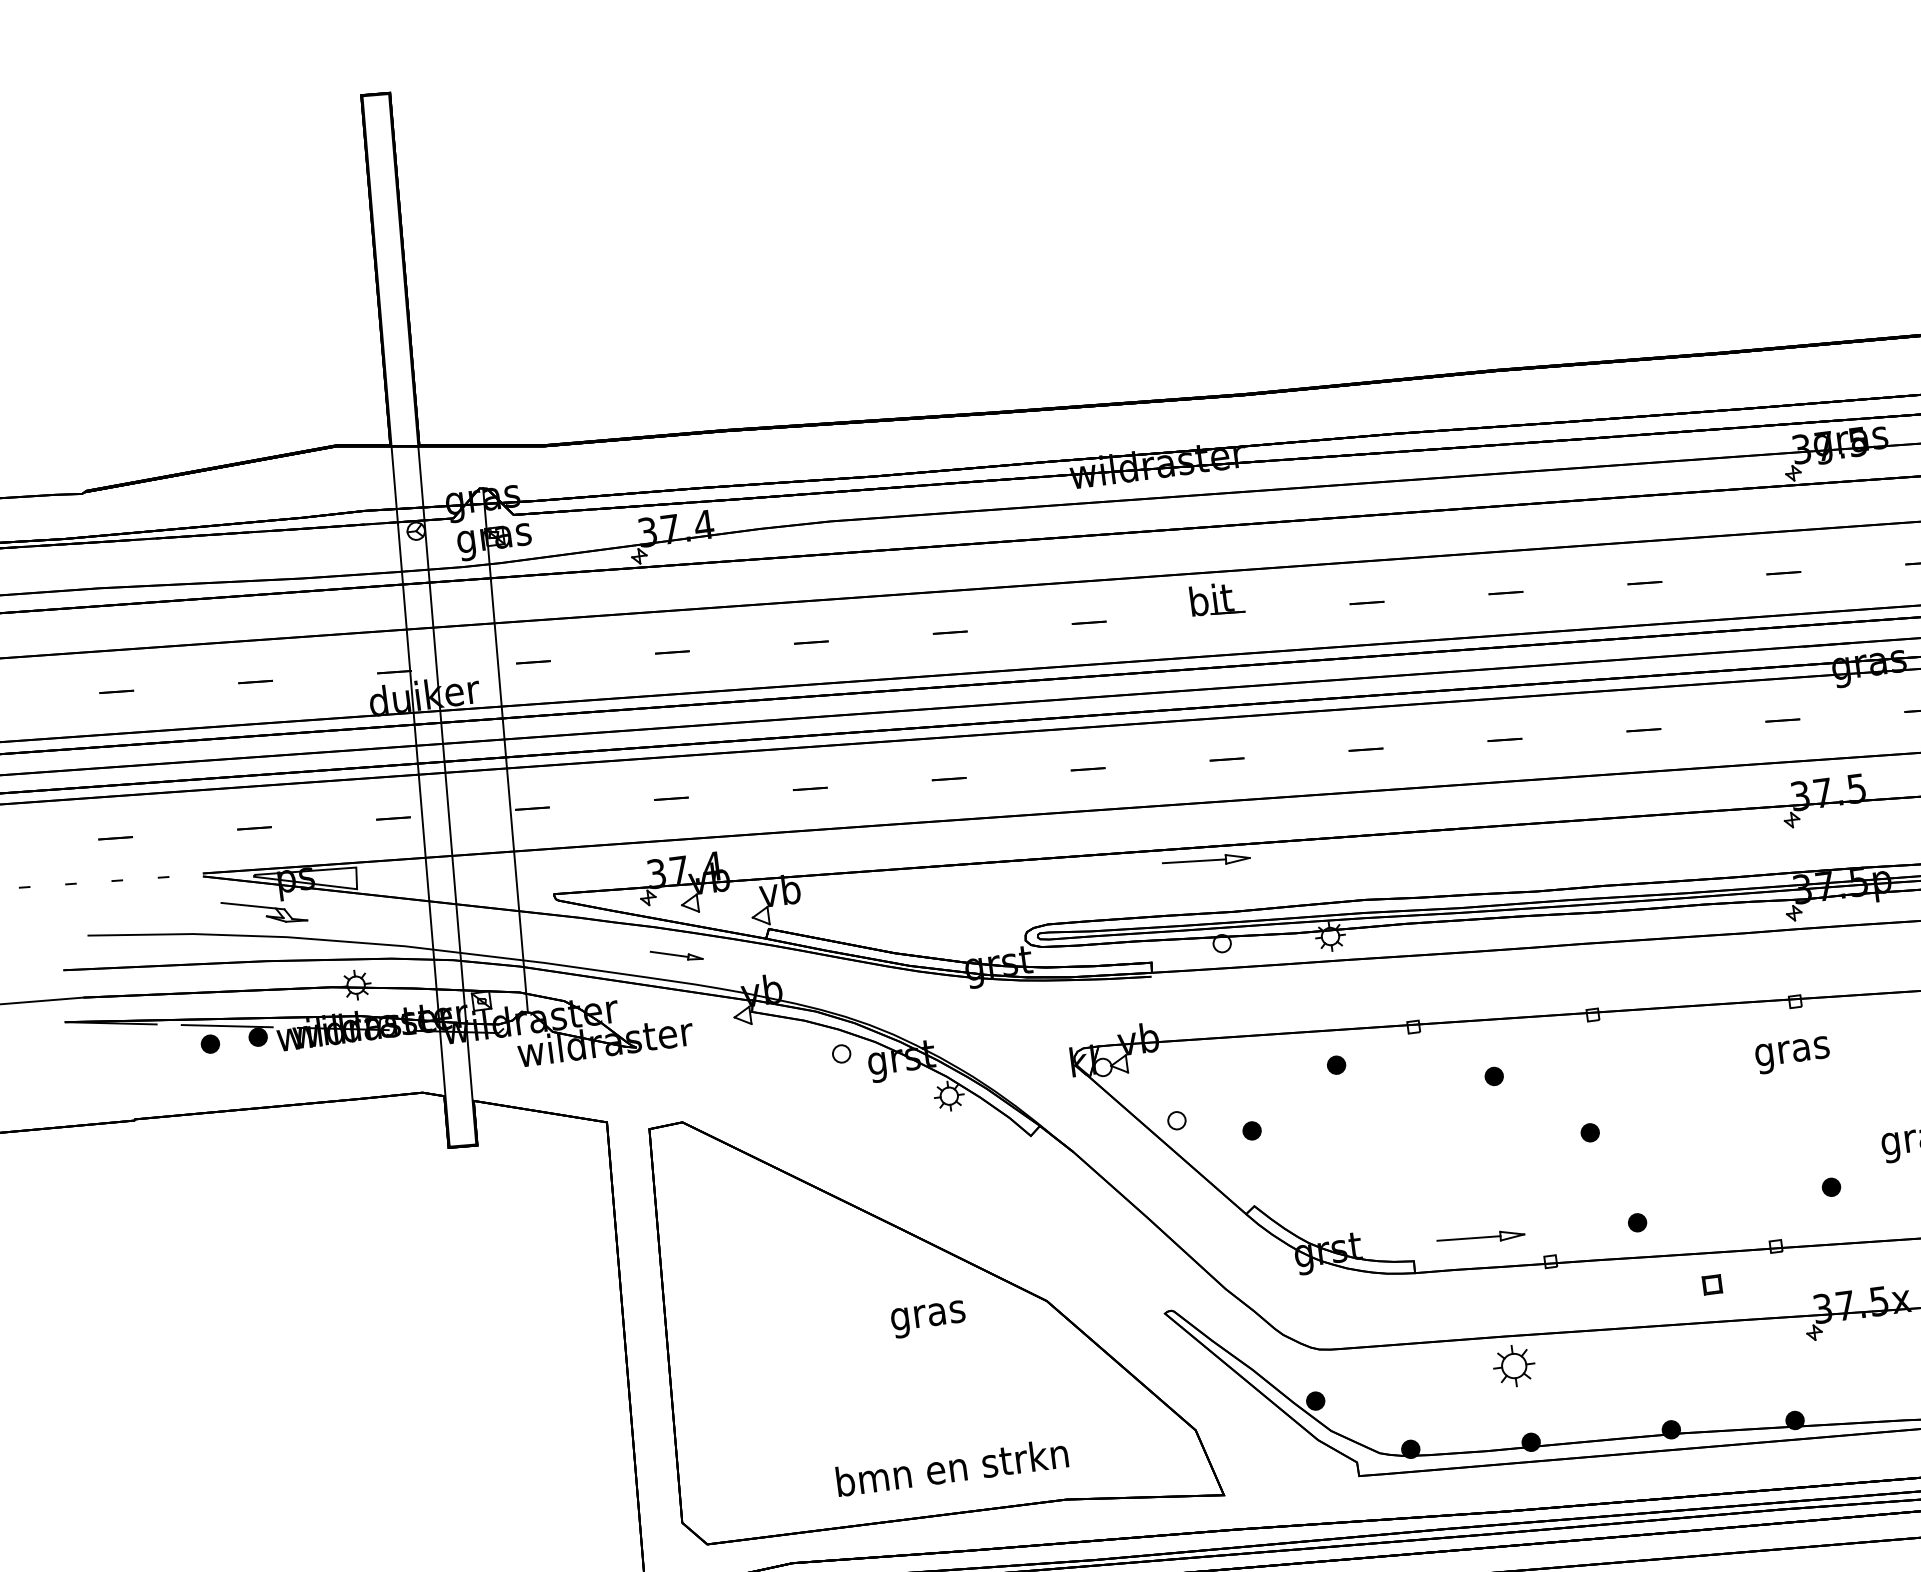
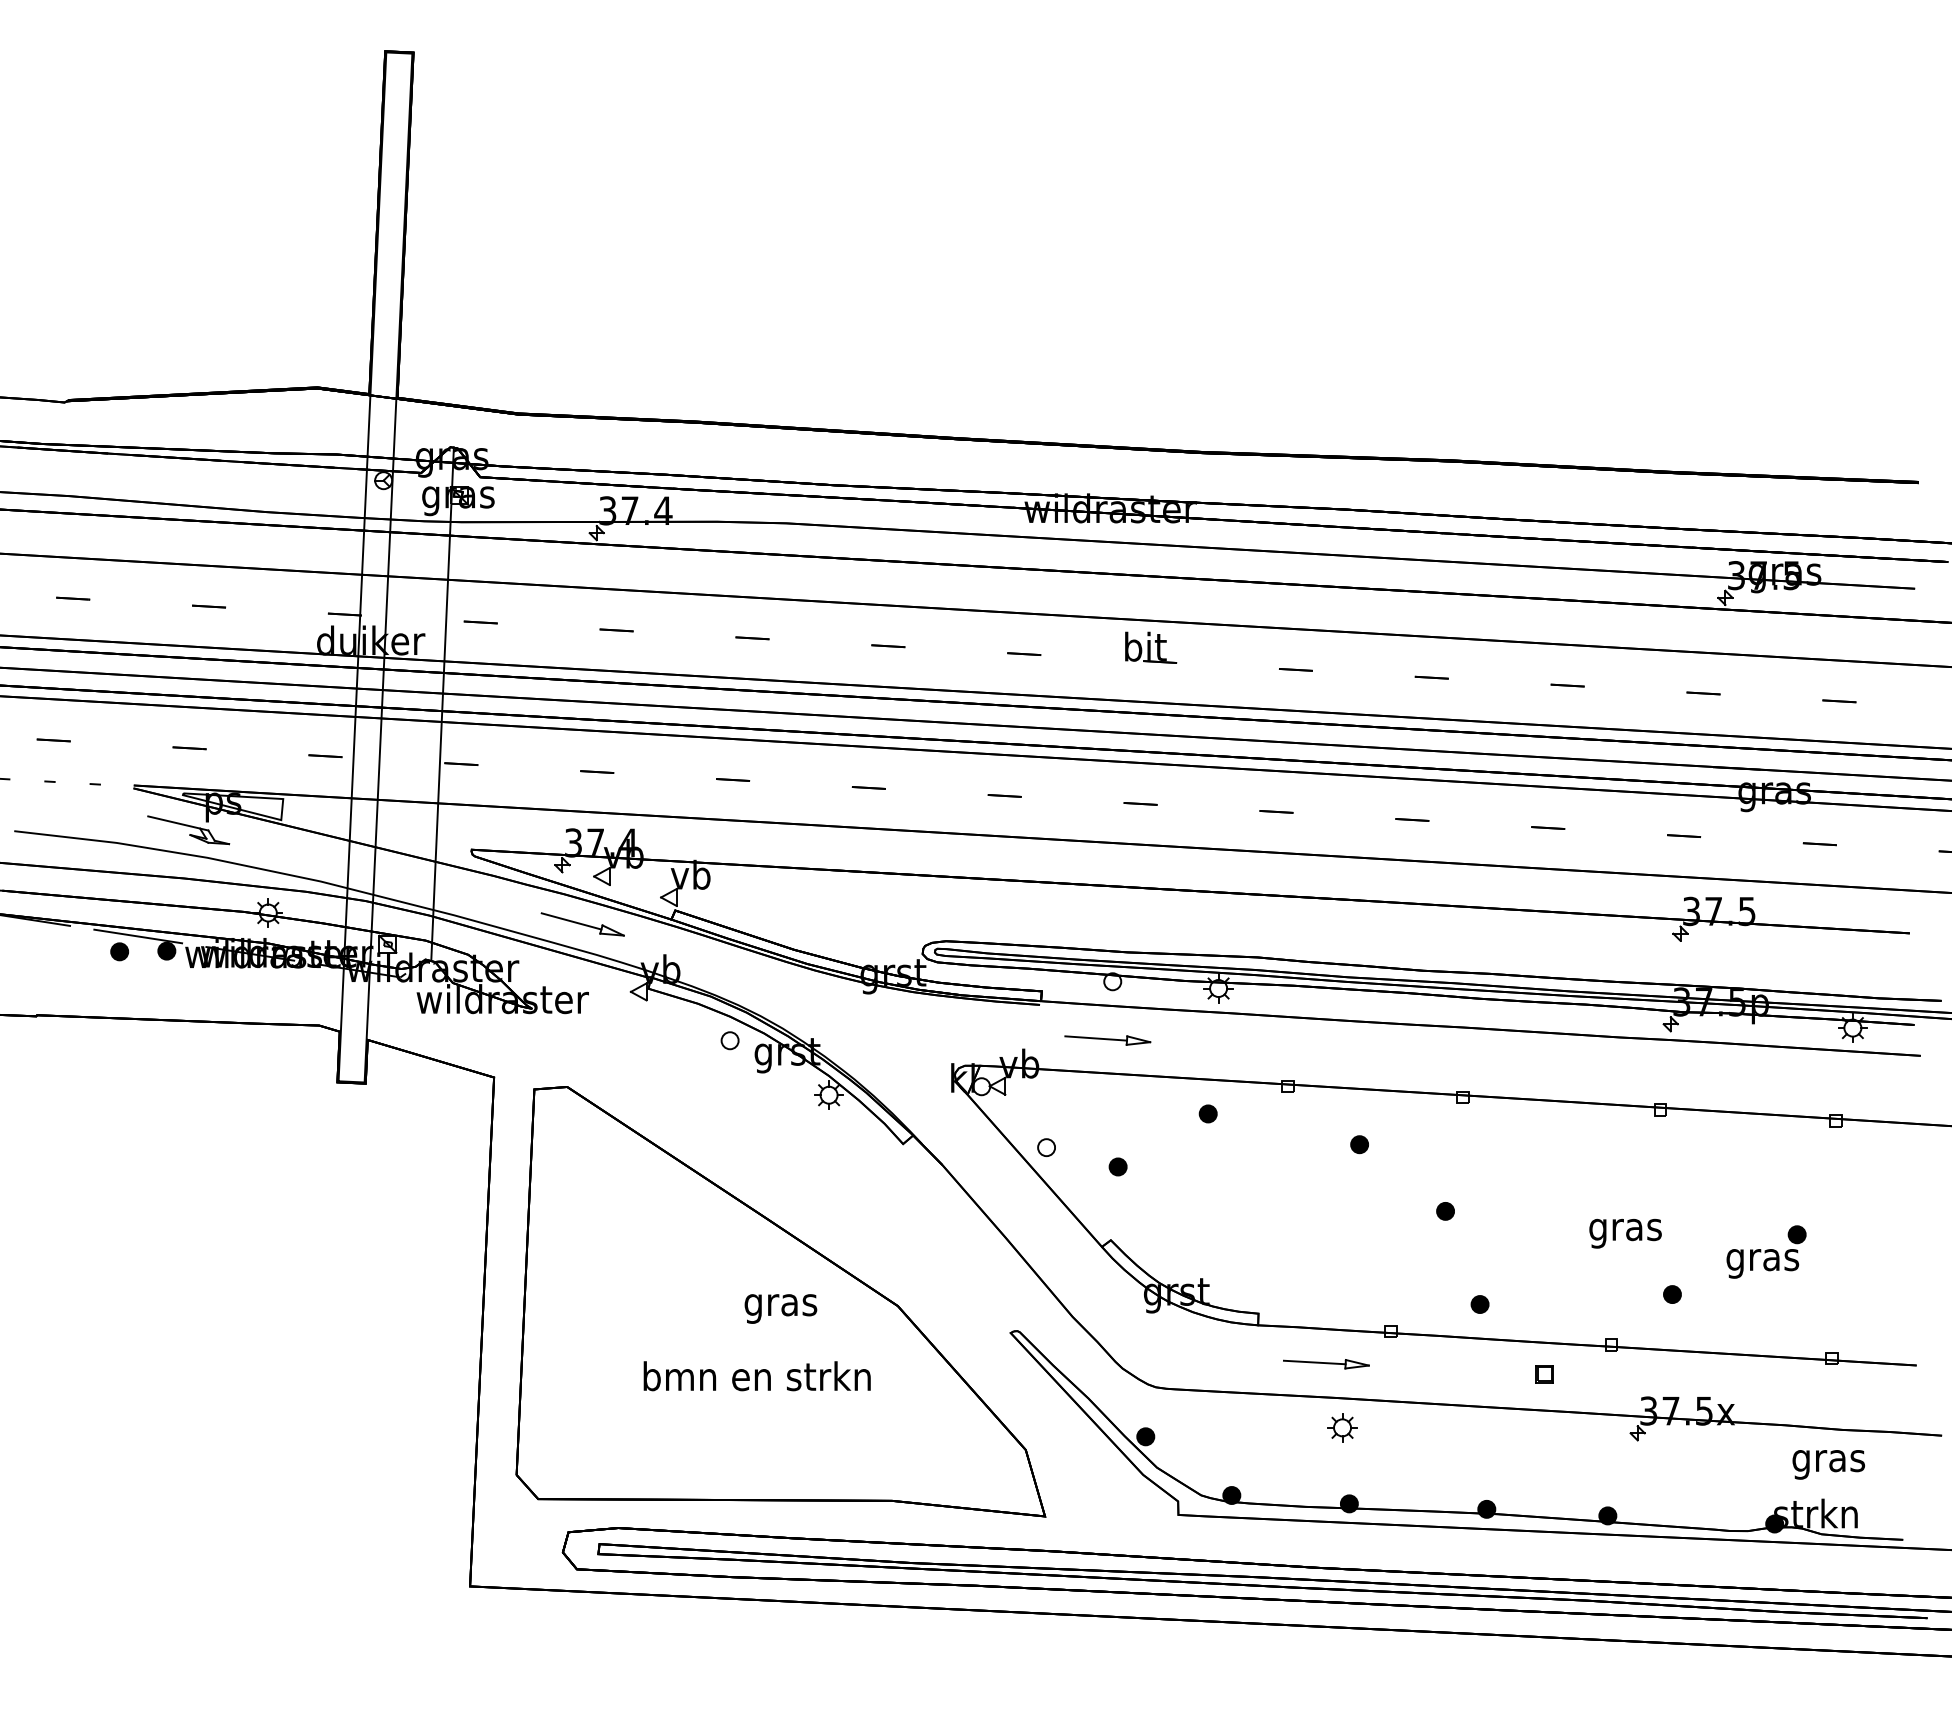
part: (1206, 861) -> (1107, 1040), moved
part: (676, 955) -> (582, 924), size x1.67
text: (1792, 1055) -> (1625, 1233), moved
part: (1481, 1238) -> (1326, 1364), moved
part: (1514, 1365) -> (1342, 1427), size x0.71
text: (951, 1467) -> (756, 1376), moved

